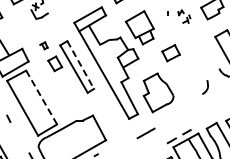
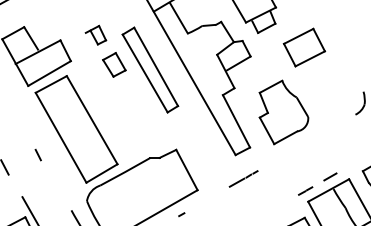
part: (43, 45) -> (95, 34), size x1.67
part: (170, 52) -> (303, 46), size x1.43
line: (80, 65) -> (155, 67), dashed -> solid
line: (41, 97) -> (91, 120), dashed -> solid
line: (145, 133) -> (242, 179), moved

